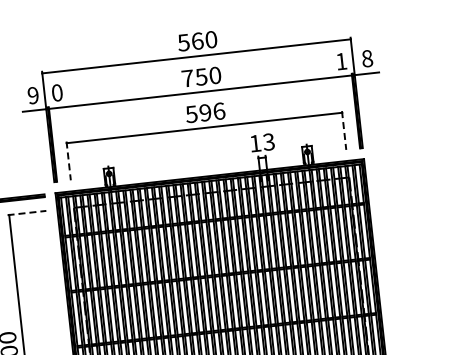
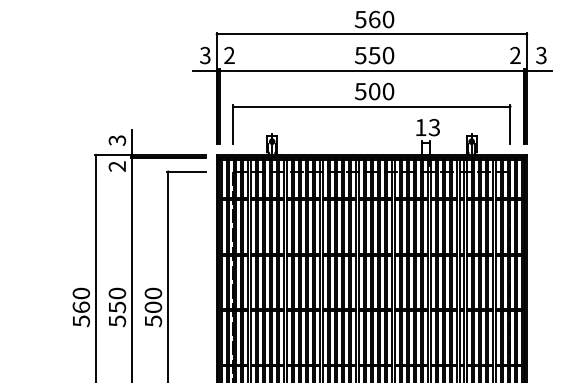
text: (367, 58) -> (541, 55), 8 -> 3
text: (341, 60) -> (515, 54), 1 -> 2
text: (187, 78) -> (360, 55), 750 -> 550
text: (57, 92) -> (229, 55), 0 -> 2
text: (33, 95) -> (205, 55), 9 -> 3
text: (212, 111) -> (381, 91), 596 -> 500
line: (344, 130) -> (510, 124), dashed -> solid
line: (68, 161) -> (233, 124), dashed -> solid
line: (27, 212) -> (186, 171), dashed -> solid

